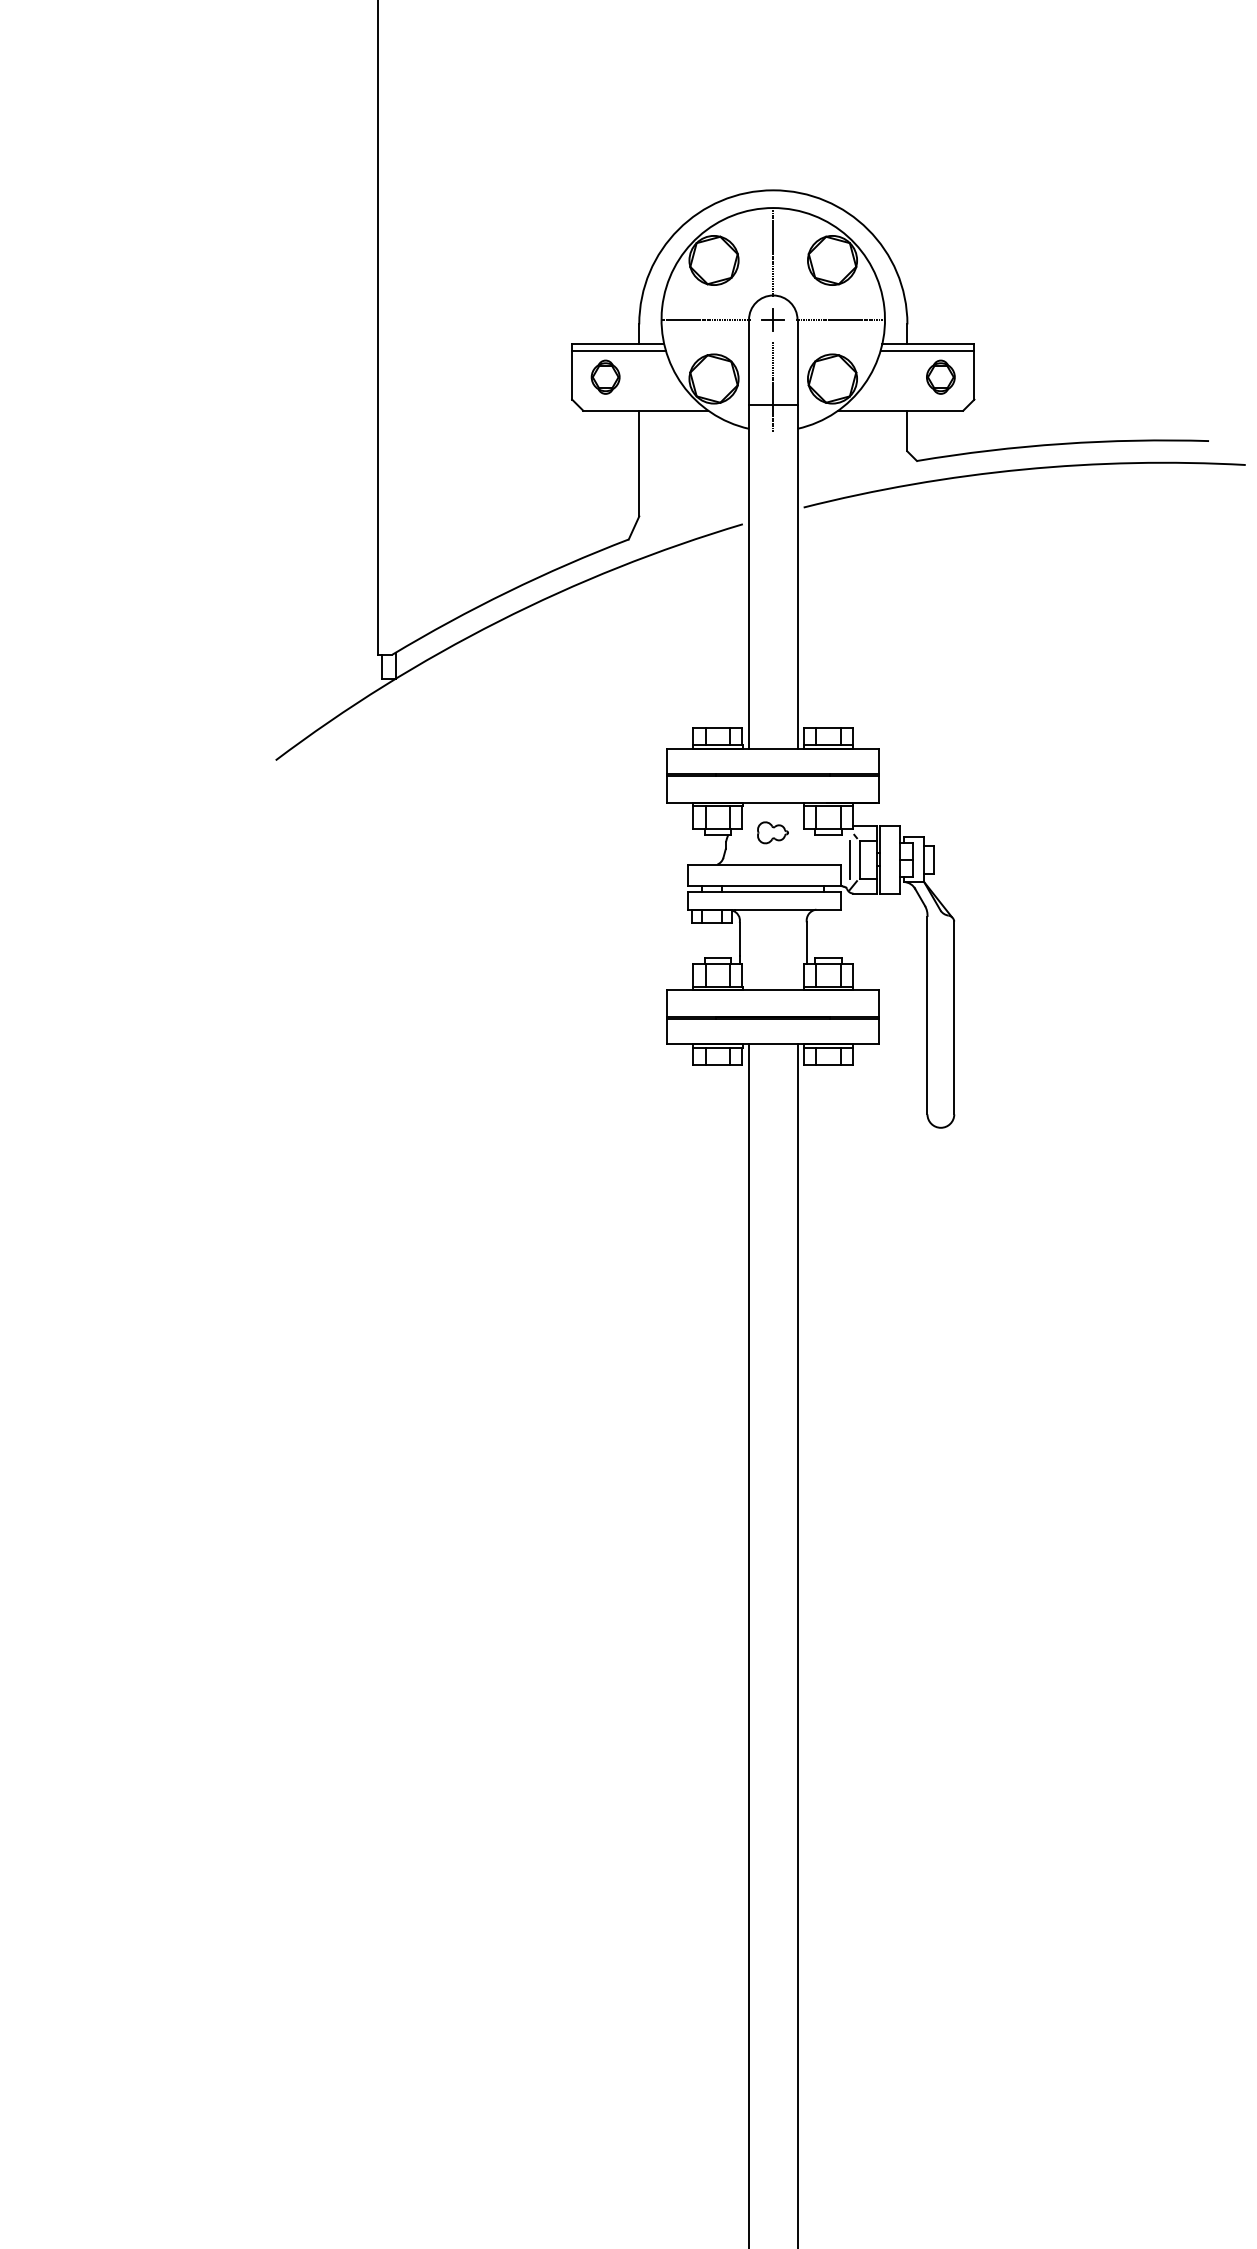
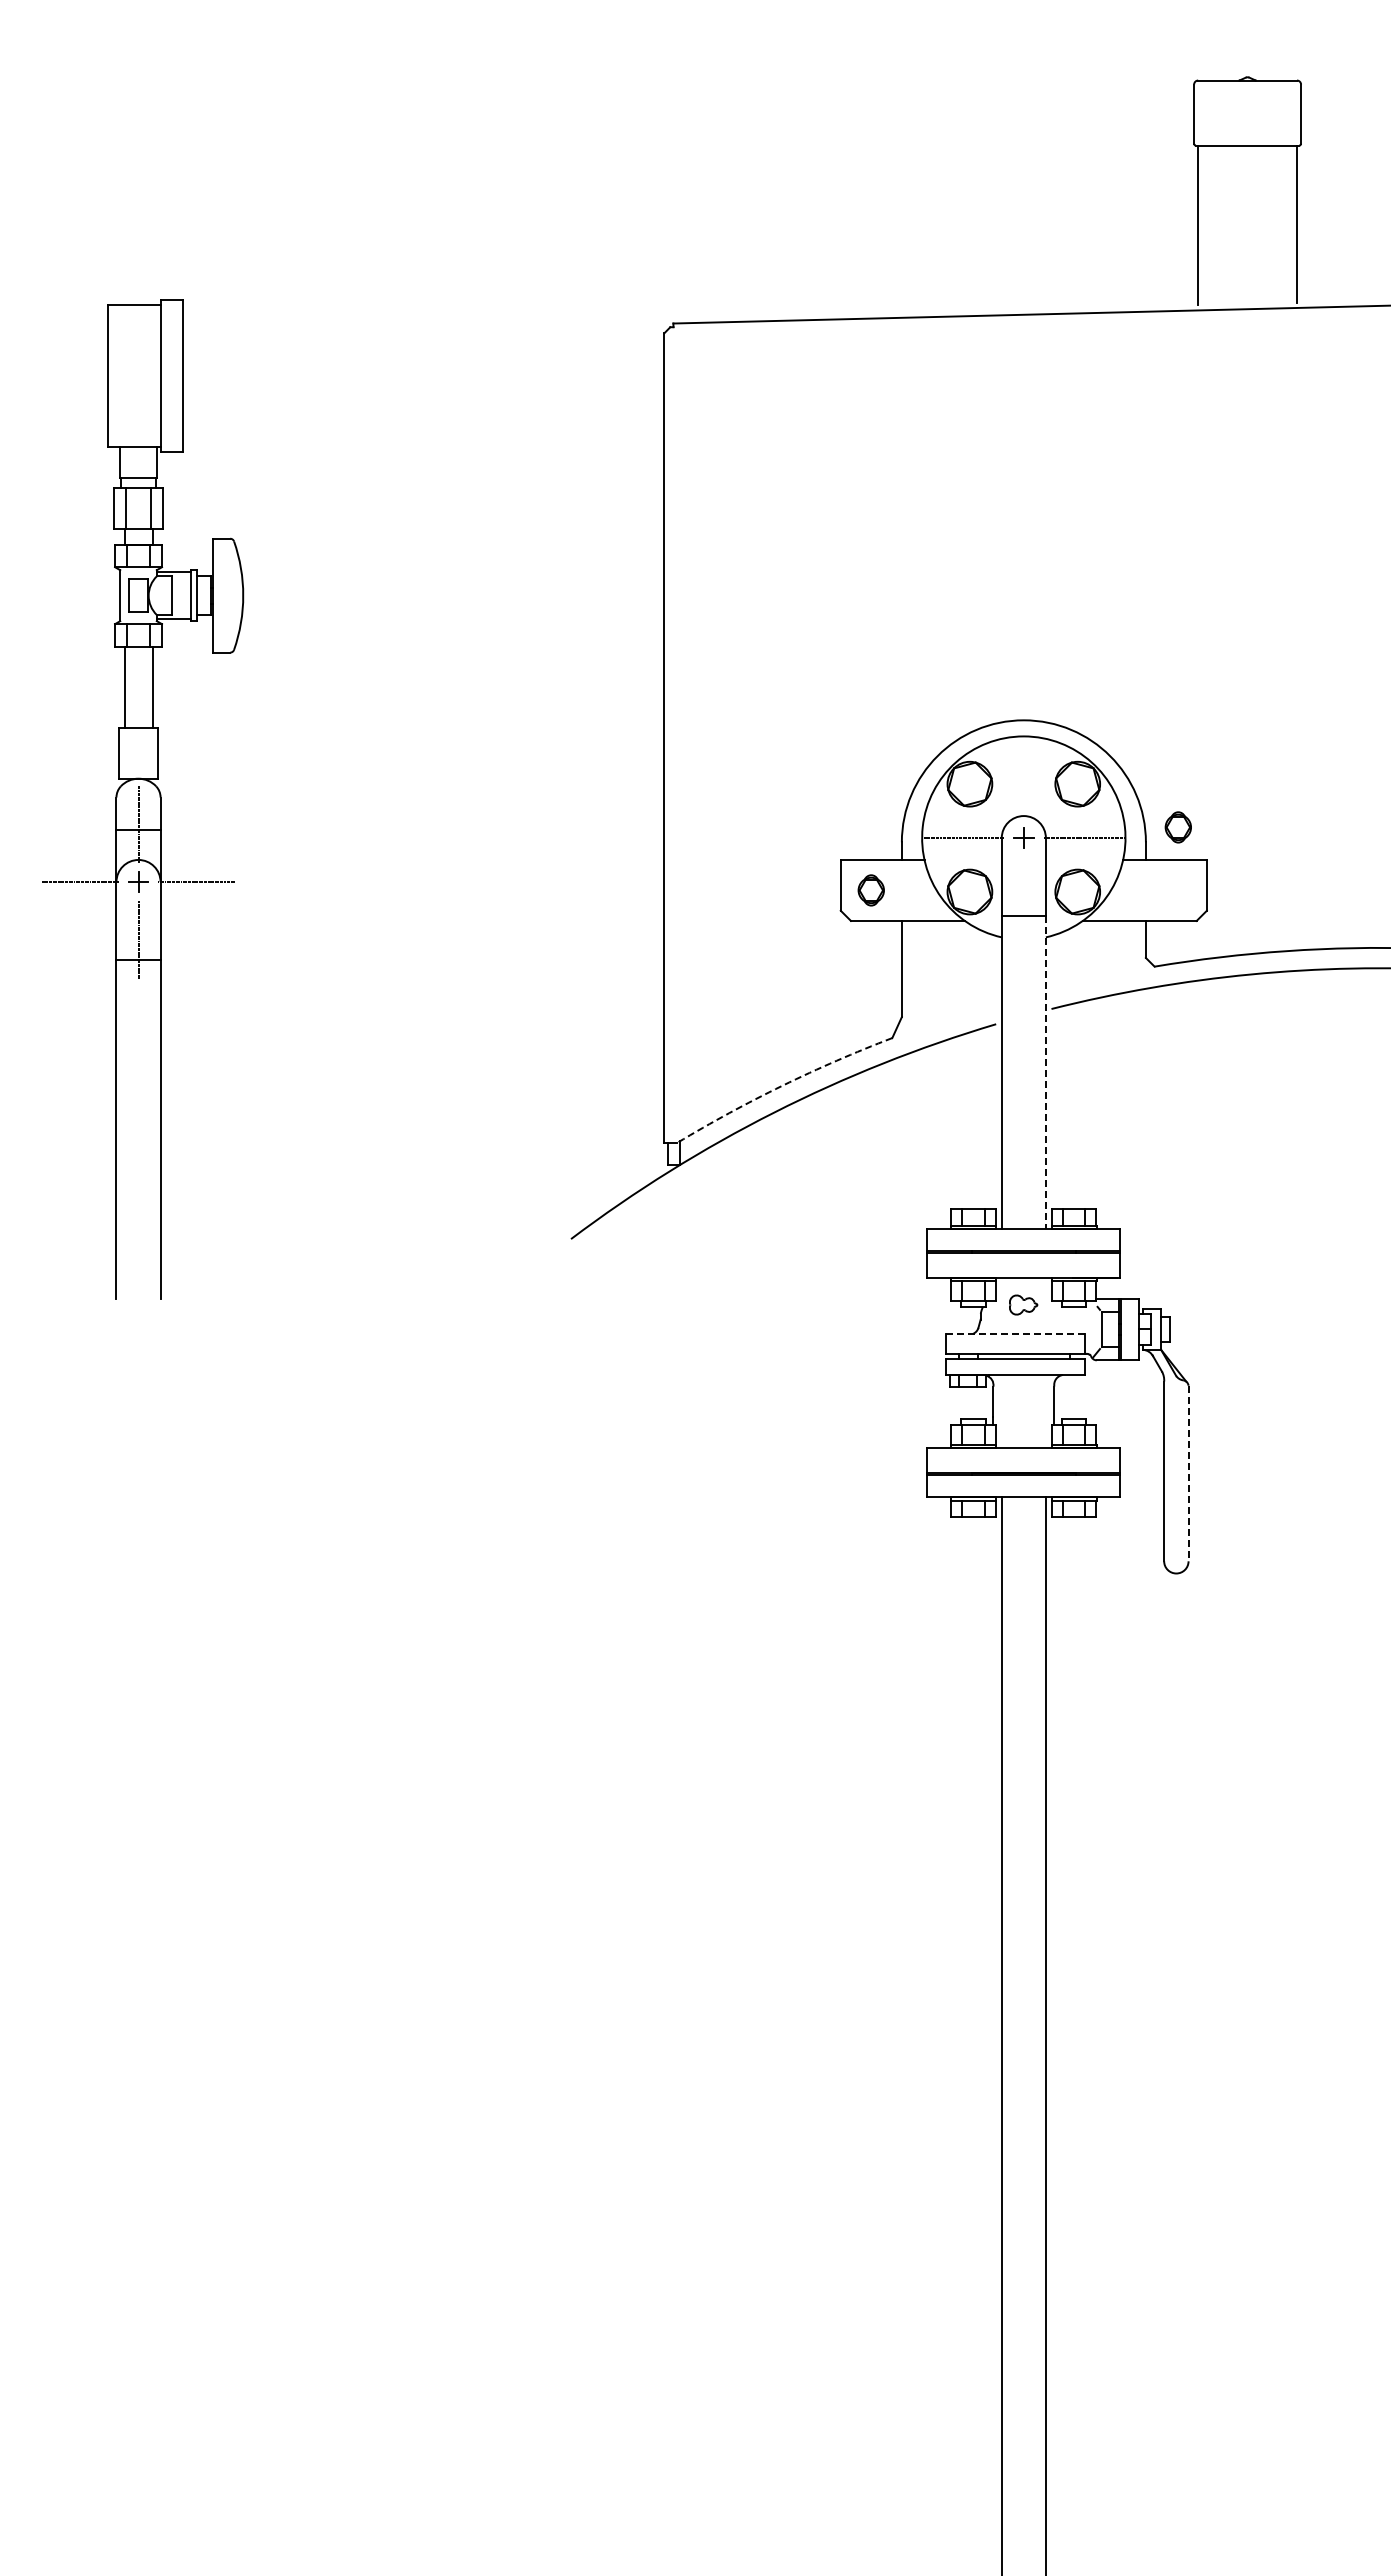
line: (772, 252) -> (1023, 776), removed
line: (619, 350) -> (883, 866), removed
line: (926, 350) -> (1163, 866), removed
part: (939, 377) -> (1177, 827), moved
line: (772, 387) -> (1023, 899), removed
line: (797, 577) -> (1045, 1072), solid -> dashed
arc: (508, 591) -> (782, 1085), solid -> dashed
line: (849, 859) -> (1093, 1329), removed
line: (764, 864) -> (1015, 1333), solid -> dashed
line: (954, 1017) -> (1188, 1473), solid -> dashed

